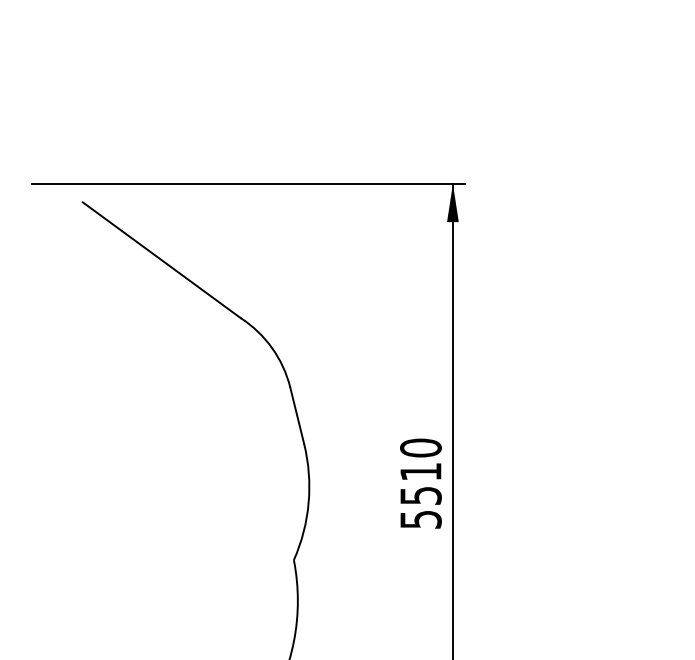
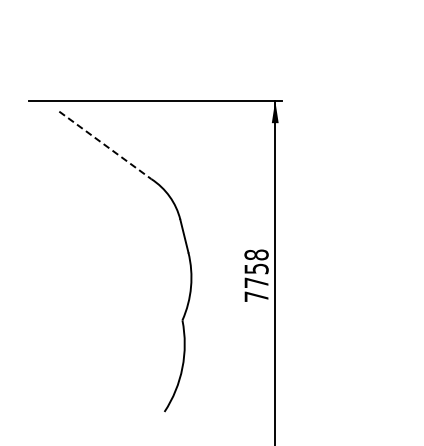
line: (162, 260) -> (105, 145), solid -> dashed
text: (420, 483) -> (256, 275), 5510 -> 7758

